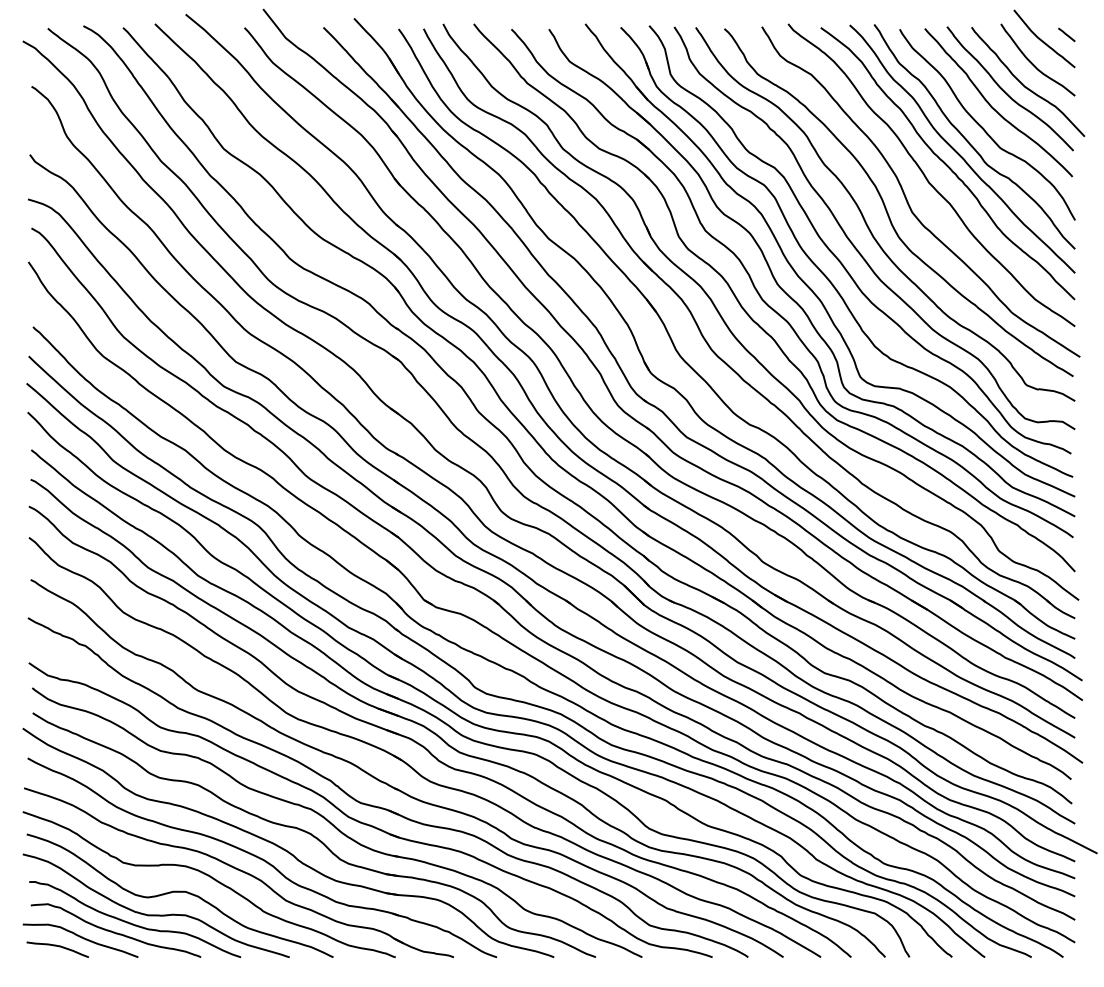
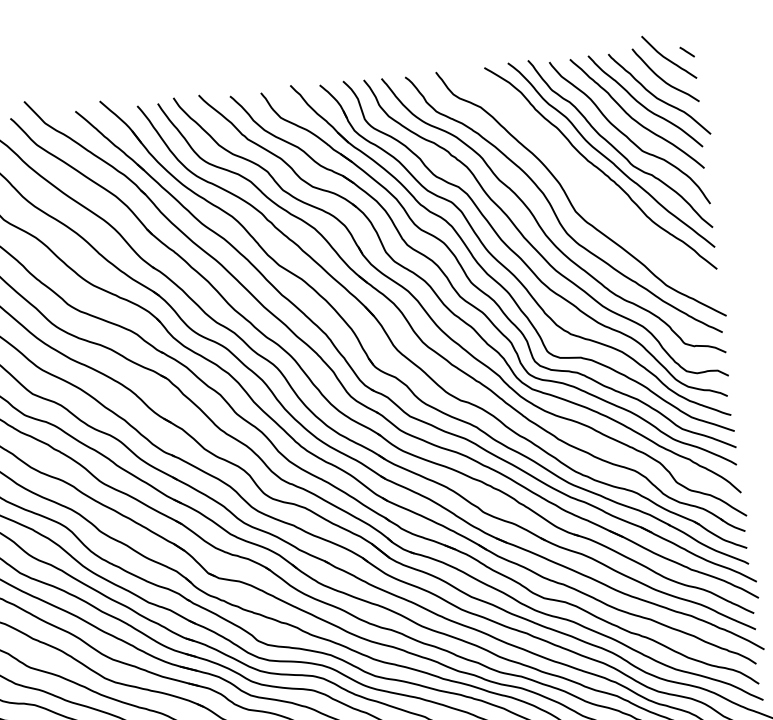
curve: (926, 176) -> (584, 180), removed

